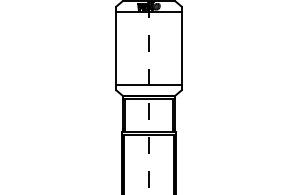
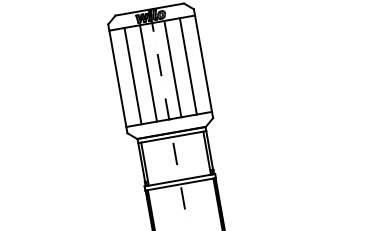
line: (127, 48) -> (132, 76), added
line: (139, 48) -> (148, 73), added
line: (158, 48) -> (173, 69), added
line: (170, 48) -> (188, 66), added

